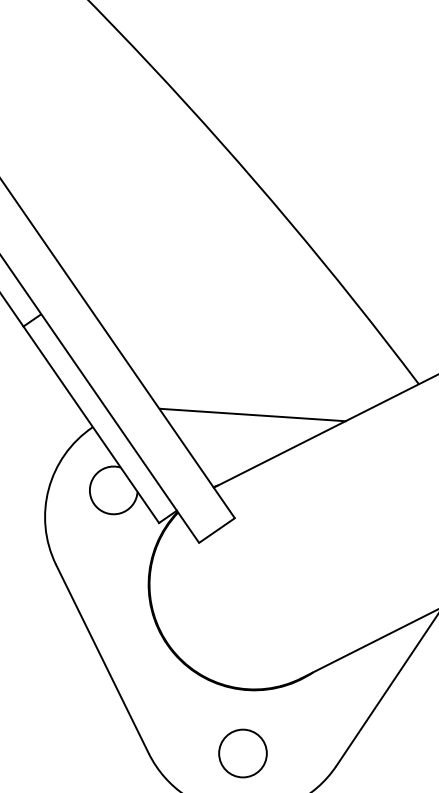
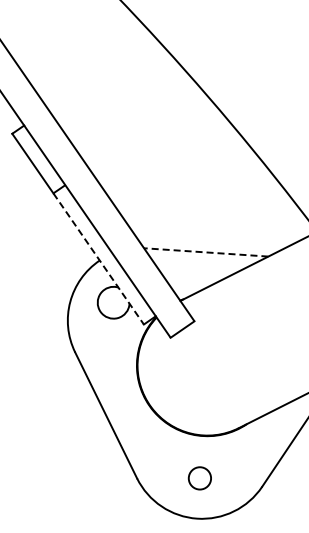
line: (252, 415) -> (206, 252), solid -> dashed
line: (91, 424) -> (98, 258), solid -> dashed
circle: (242, 753) -> (199, 478), size x0.7

